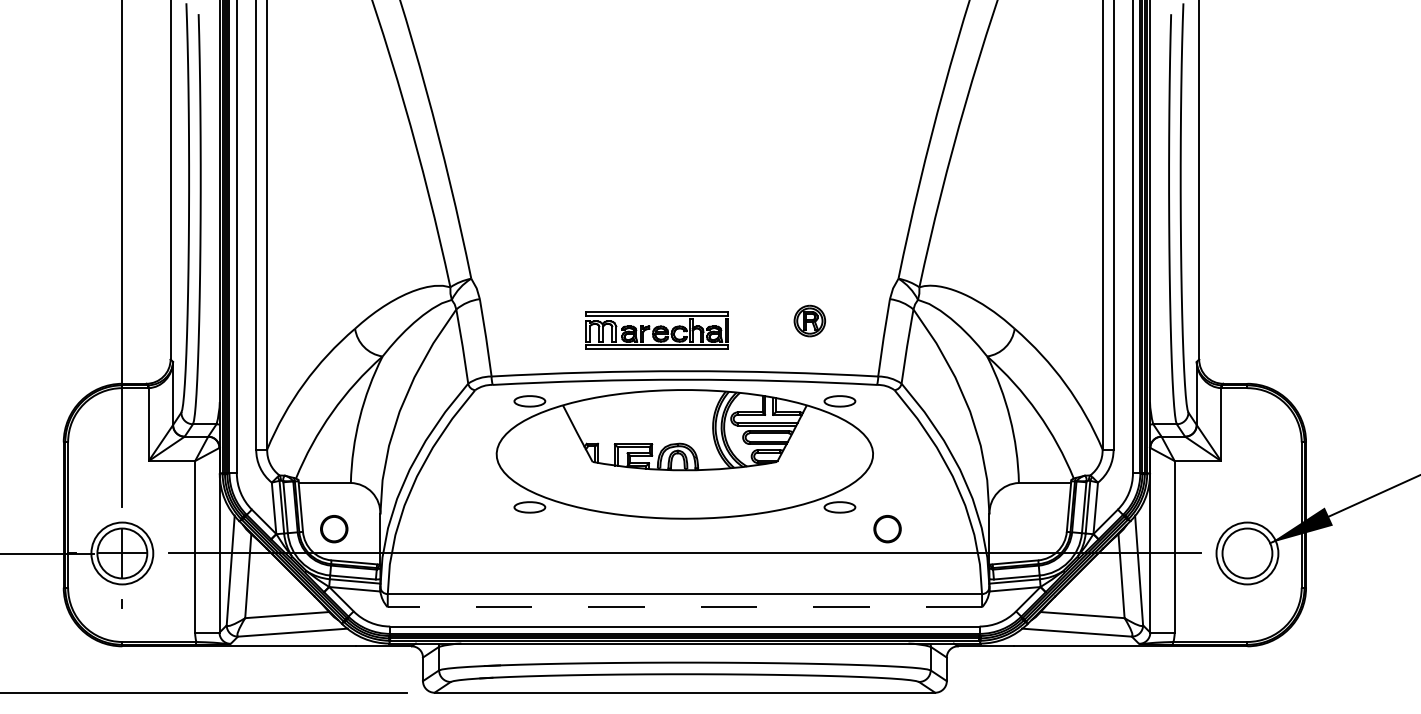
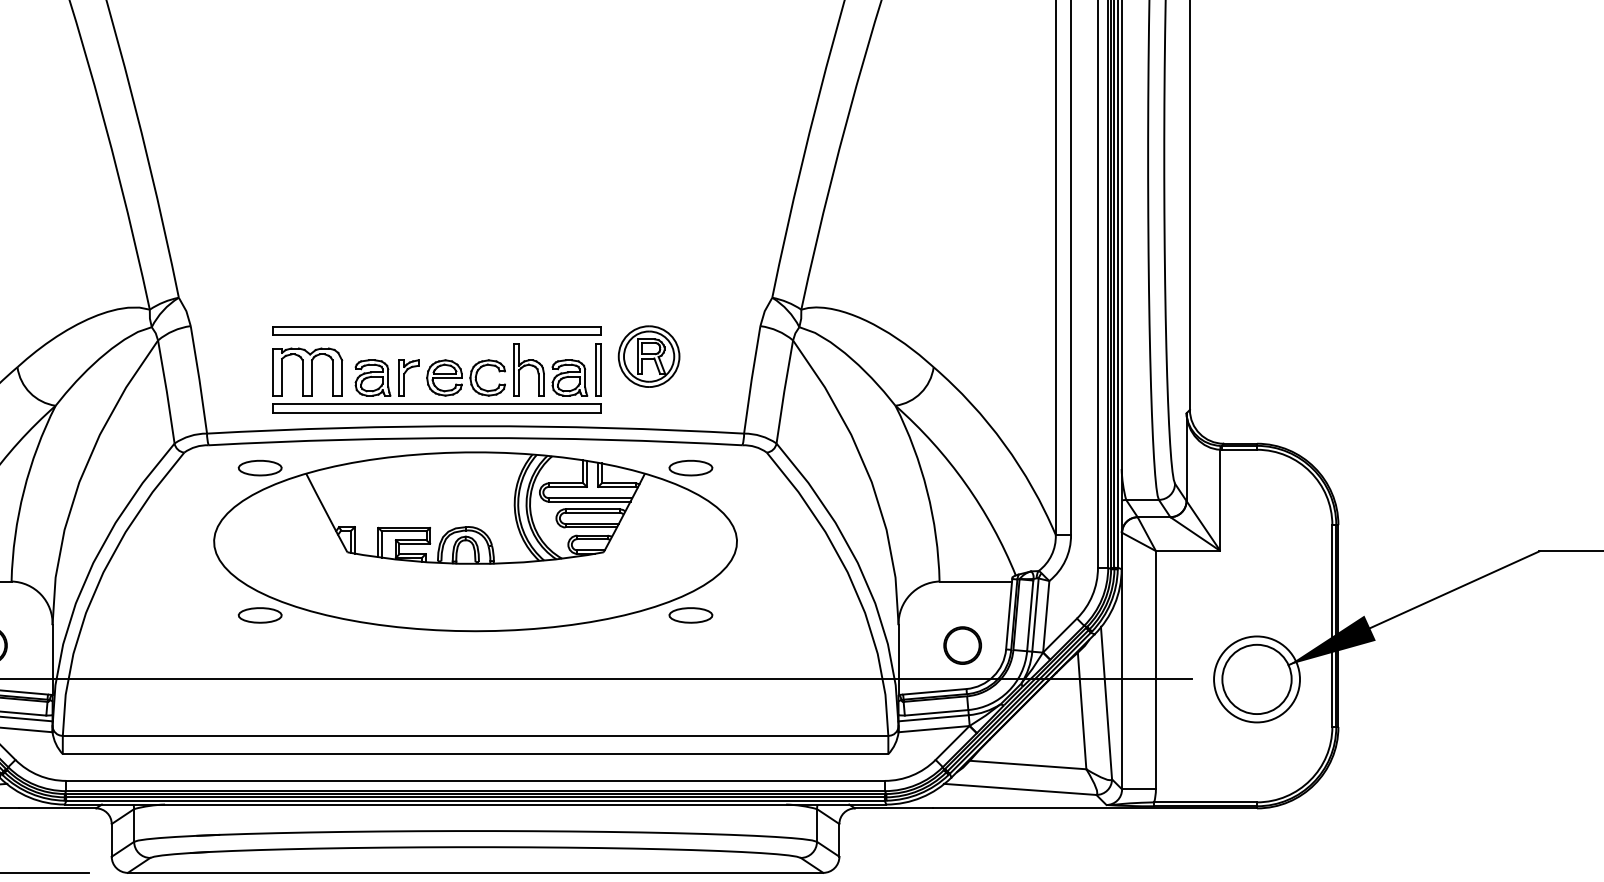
part: (809, 320) -> (648, 355), size x1.43
part: (657, 330) -> (437, 369), size x1.67
circle: (887, 529) -> (962, 646), moved
line: (684, 607) -> (475, 754), dashed -> solid

